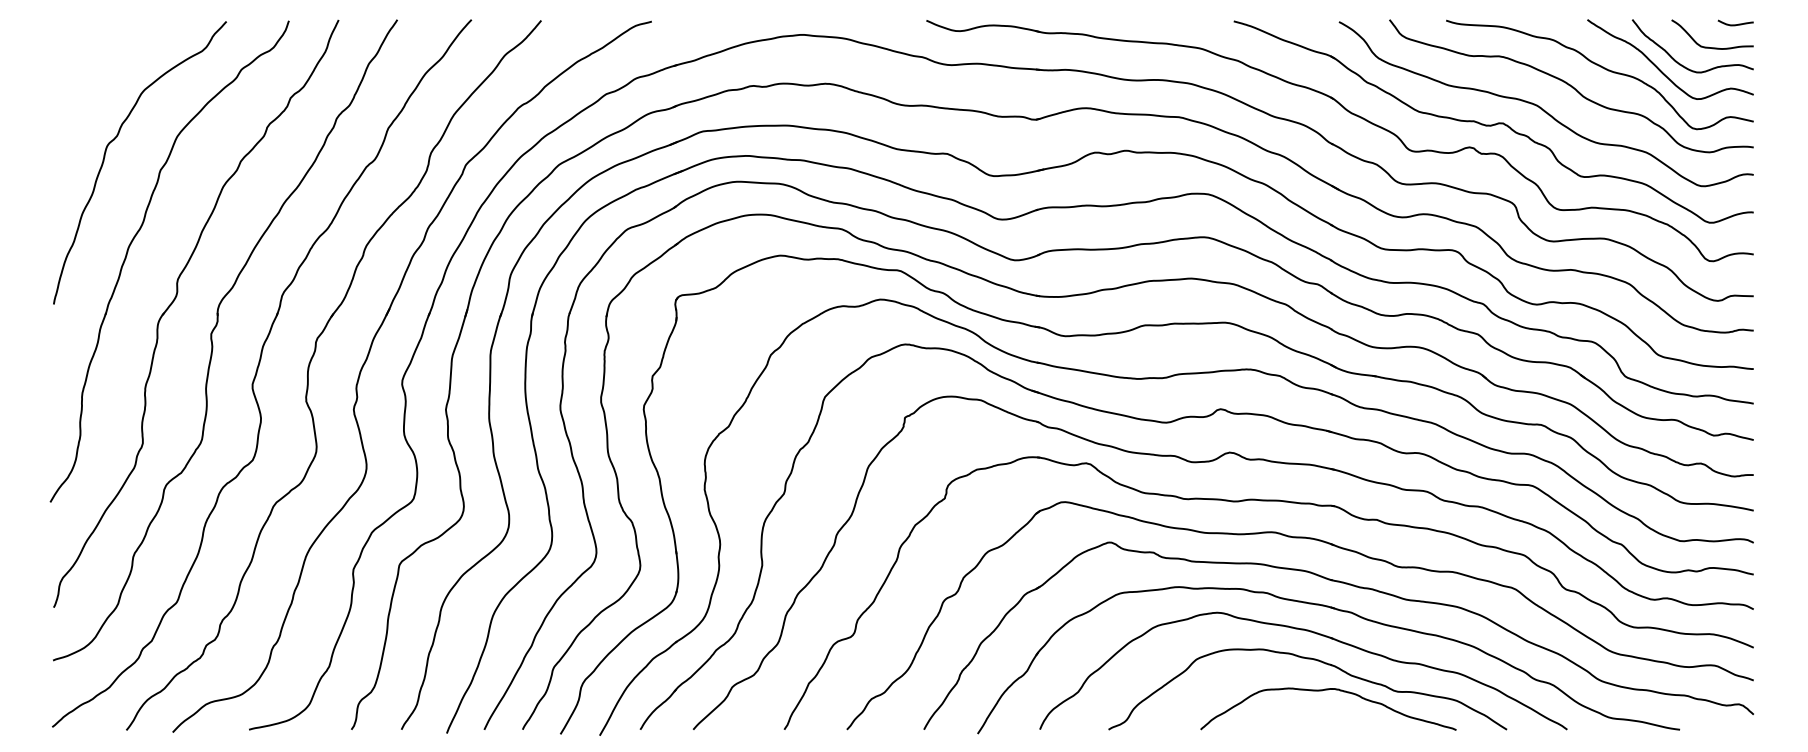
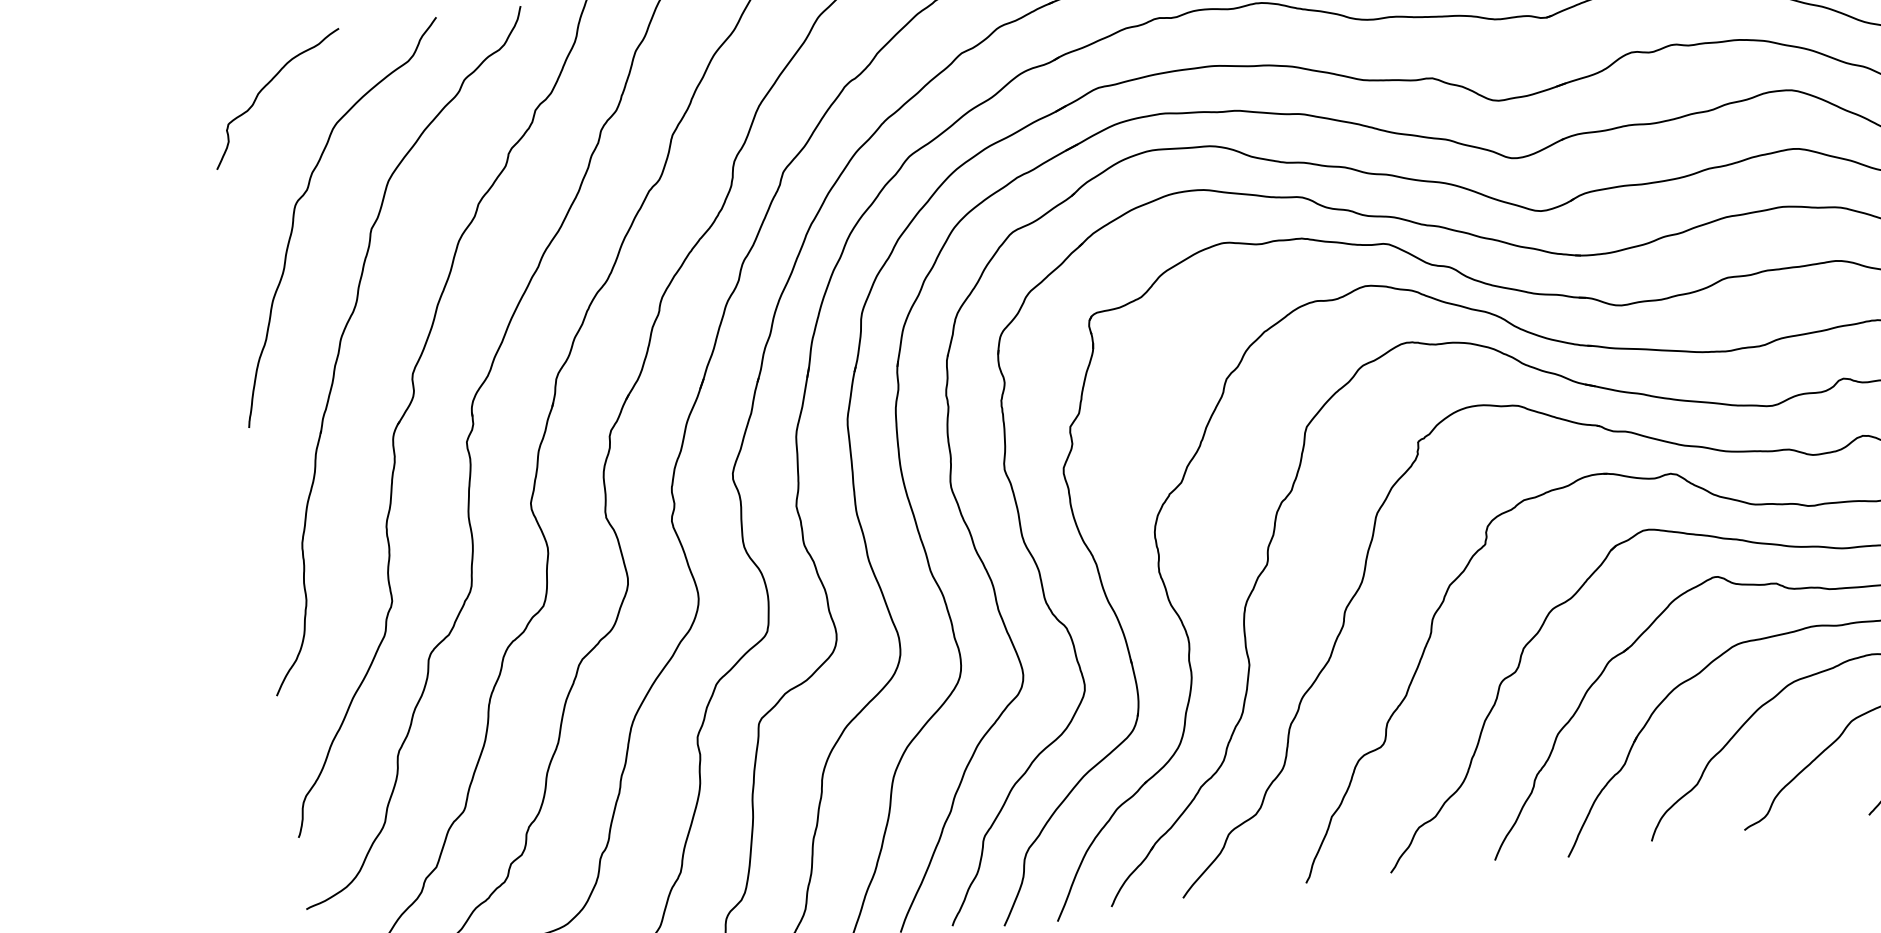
curve: (95, 58) -> (265, 88), added

